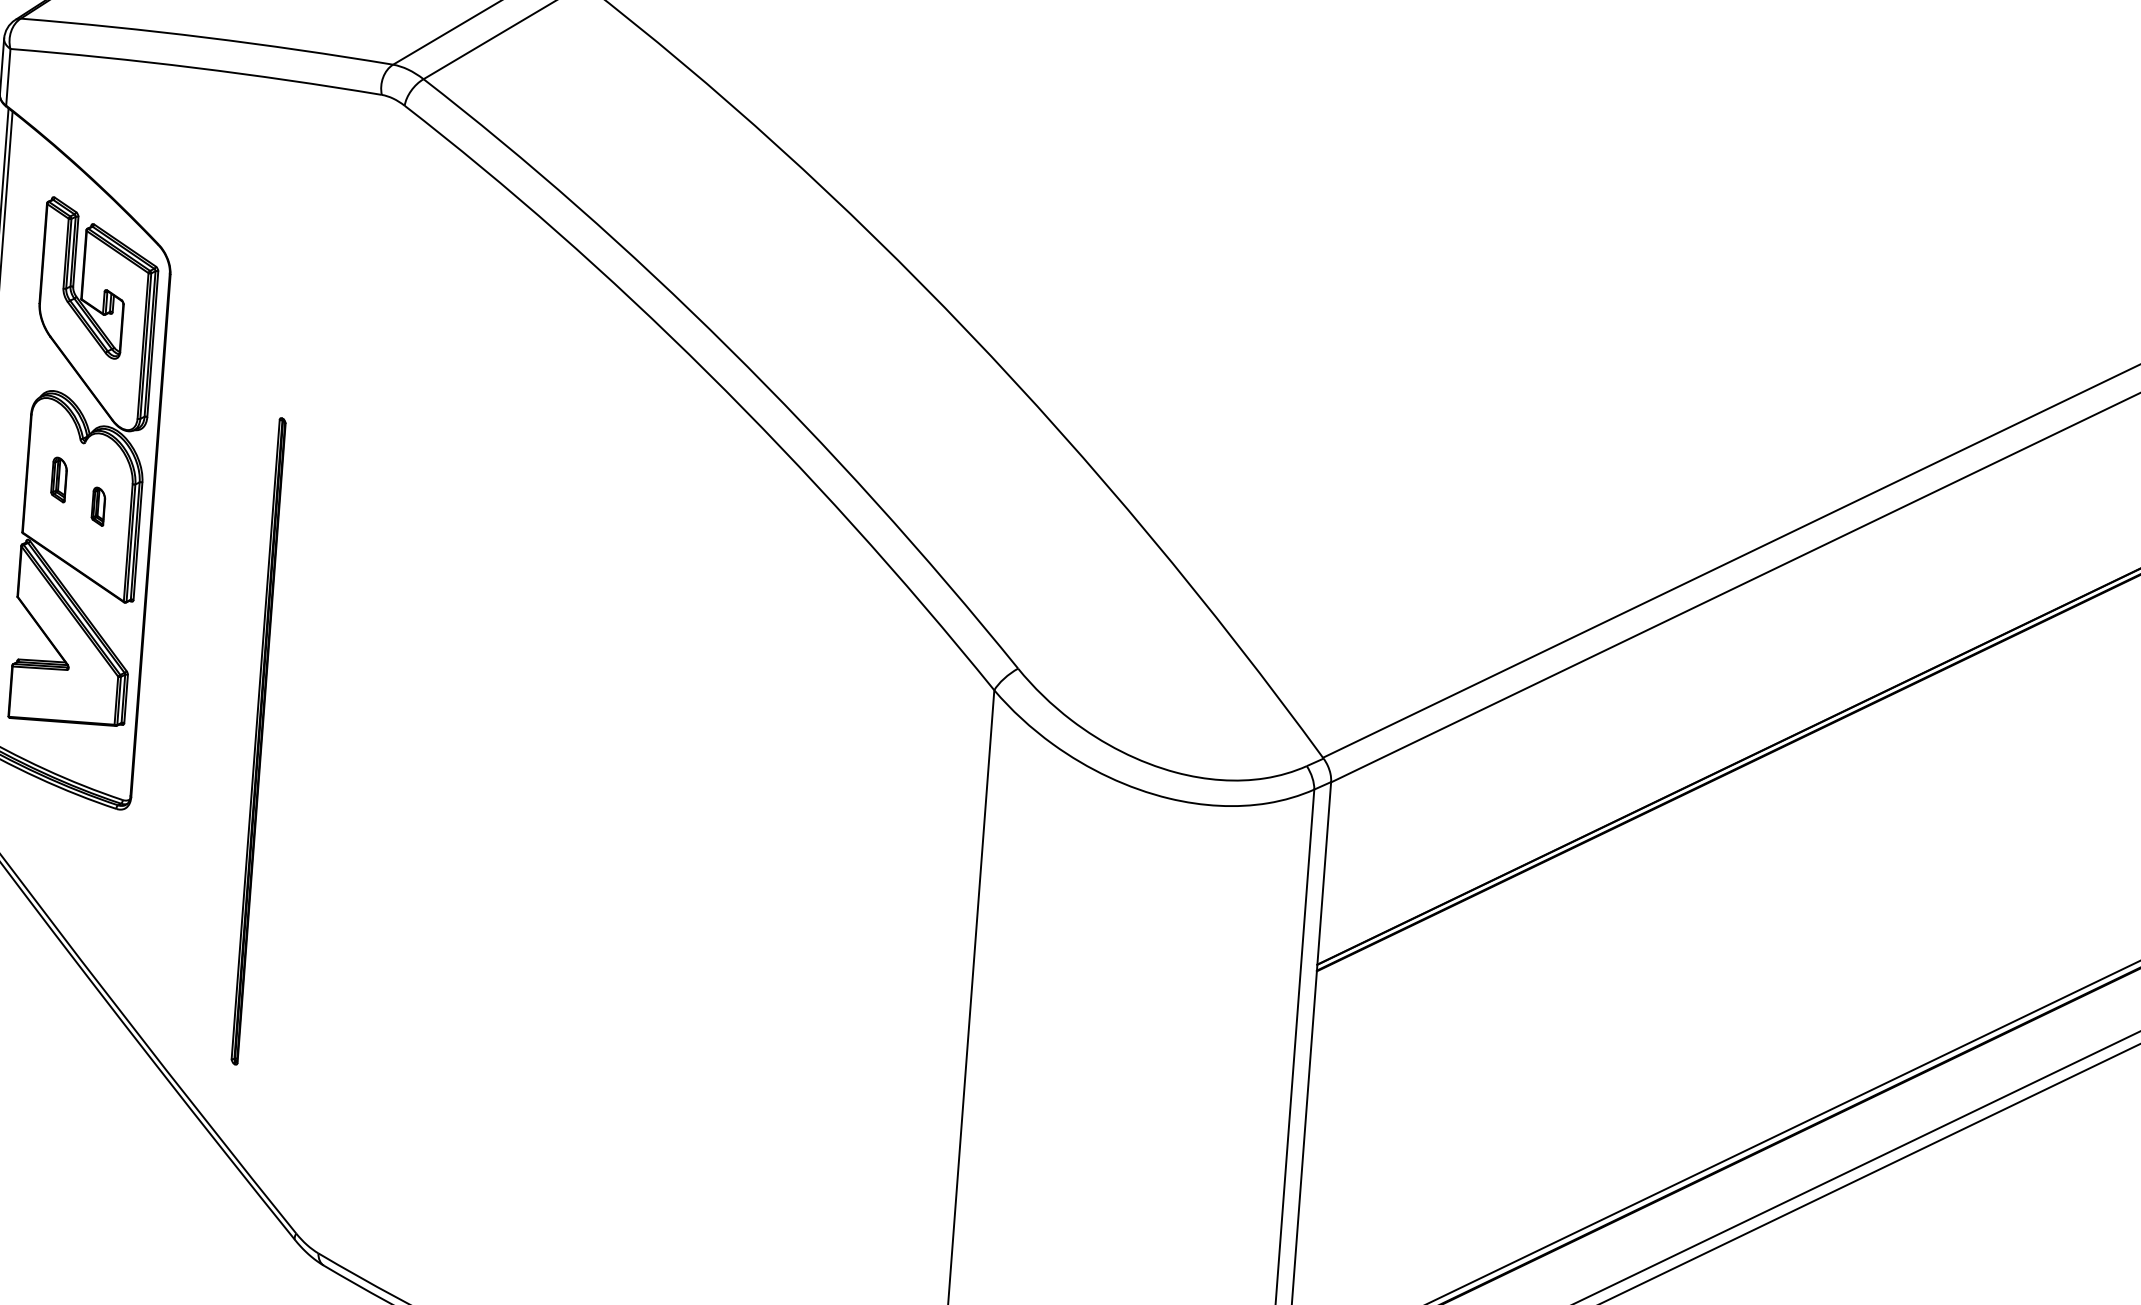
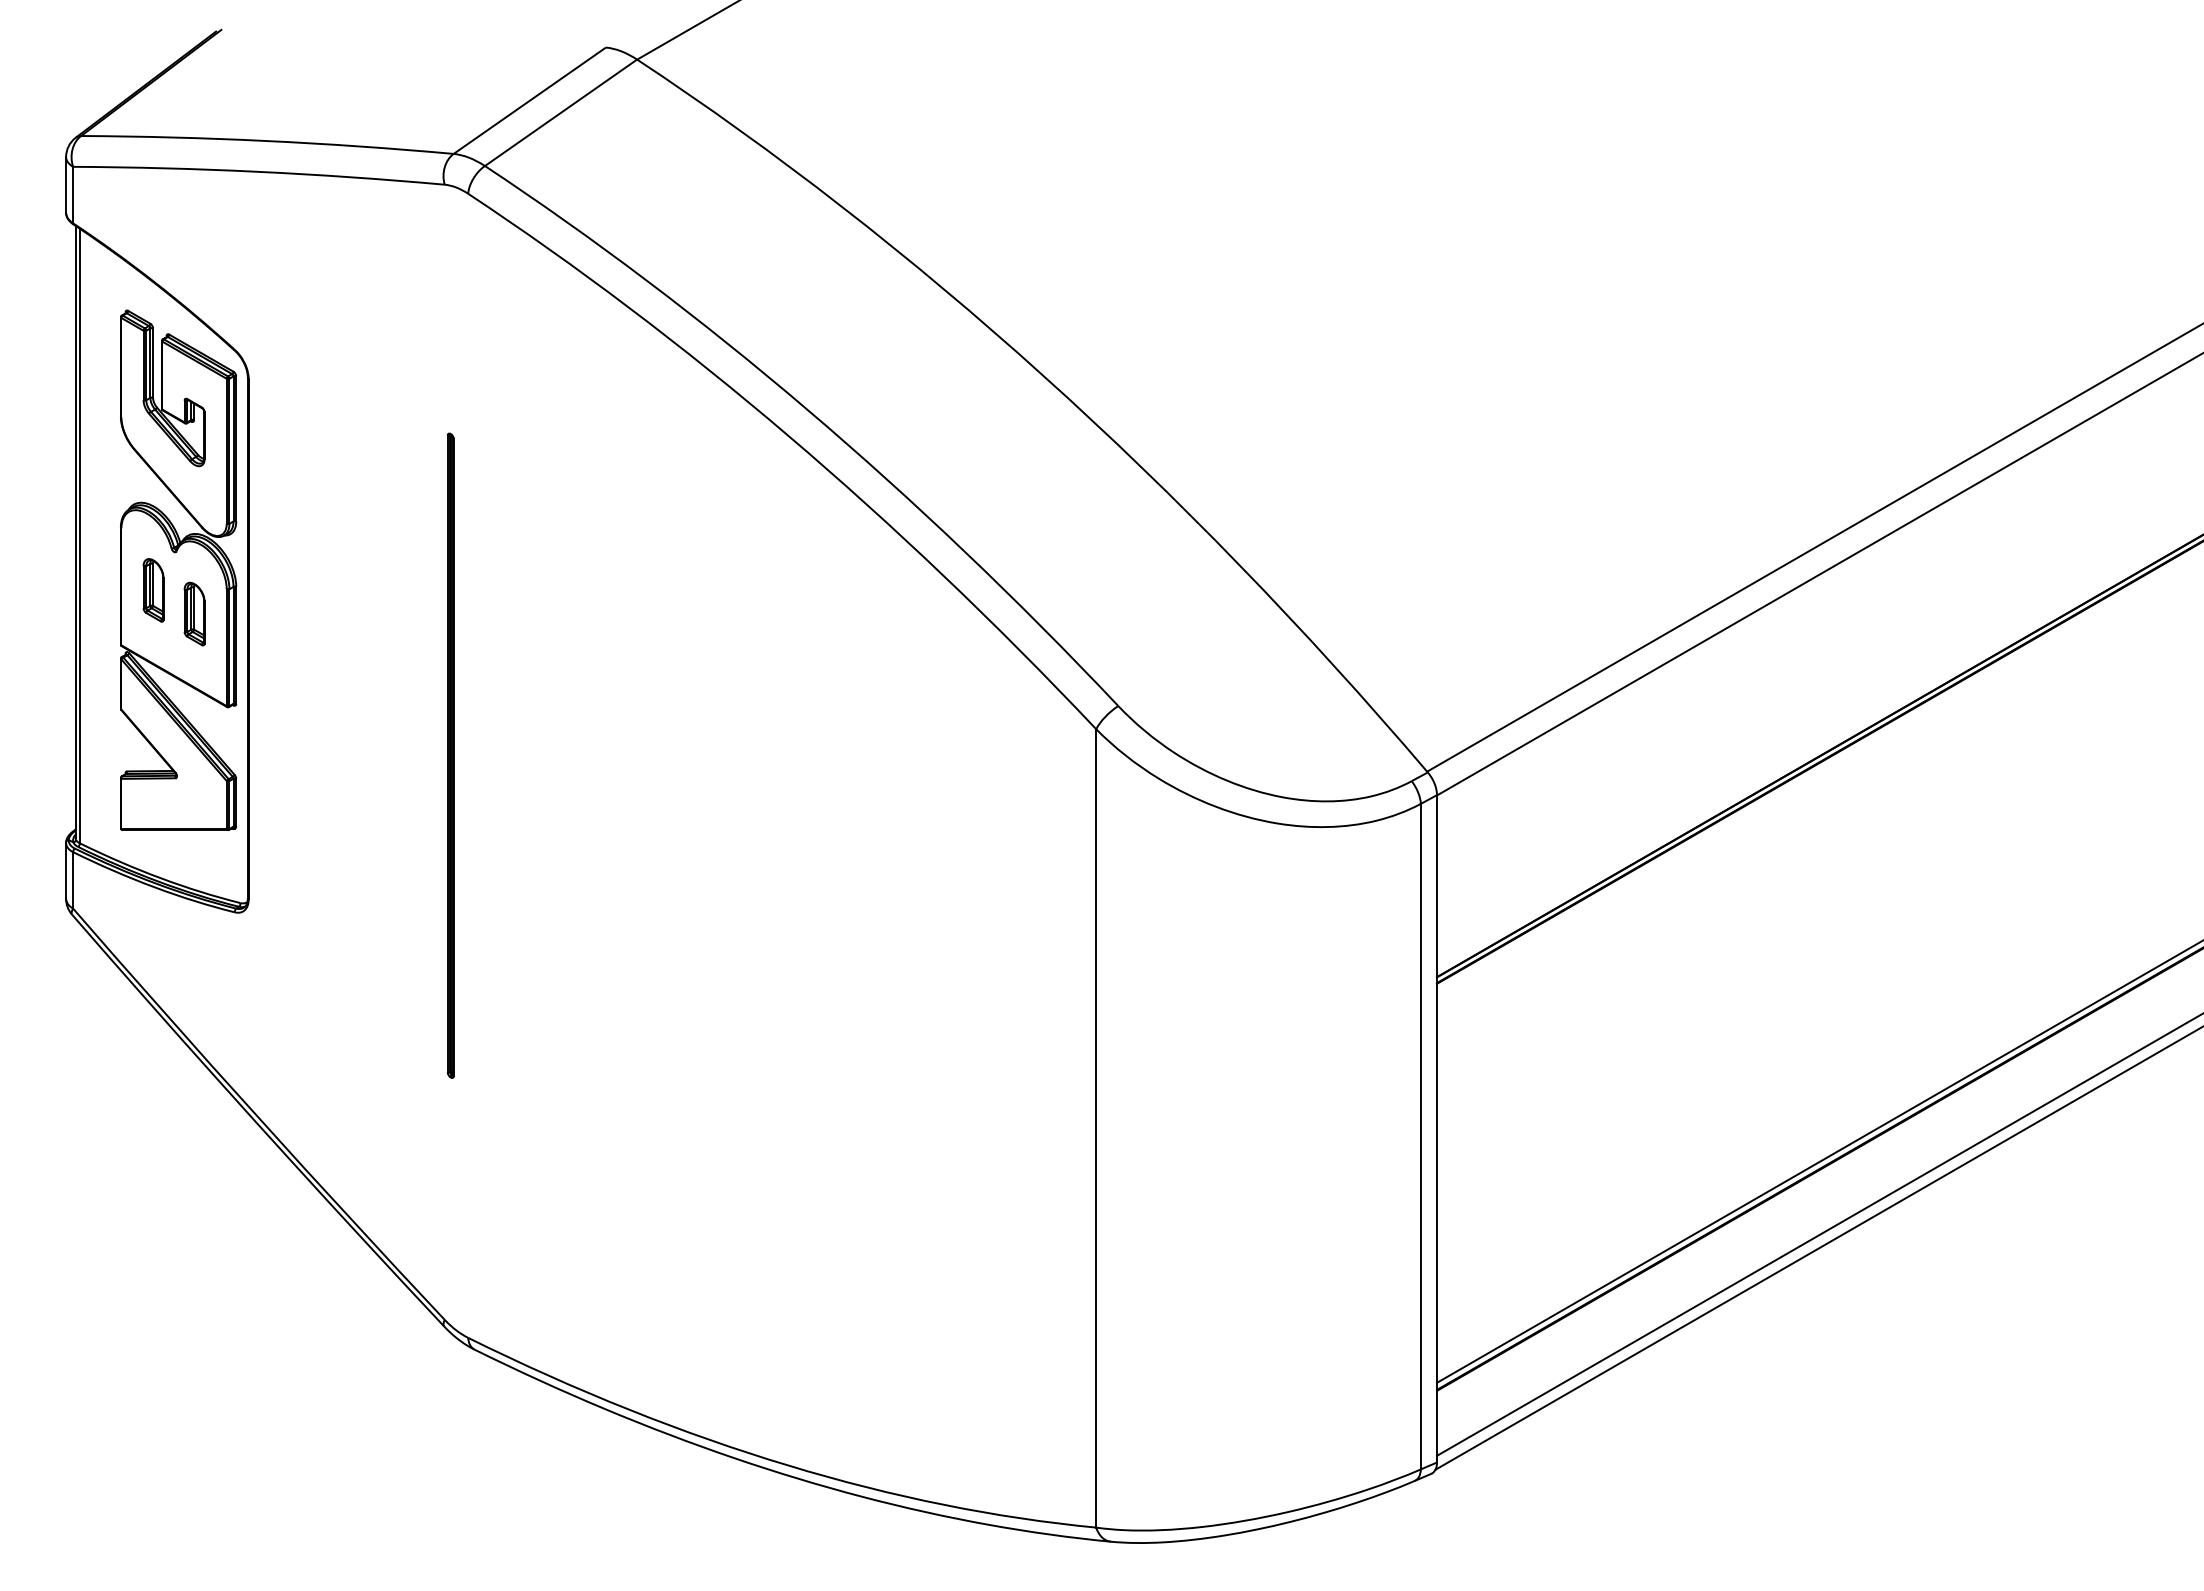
part: (59, 479) -> (153, 590), size x1.43
part: (98, 506) -> (194, 613), size x1.67
part: (258, 741) -> (450, 755), moved

